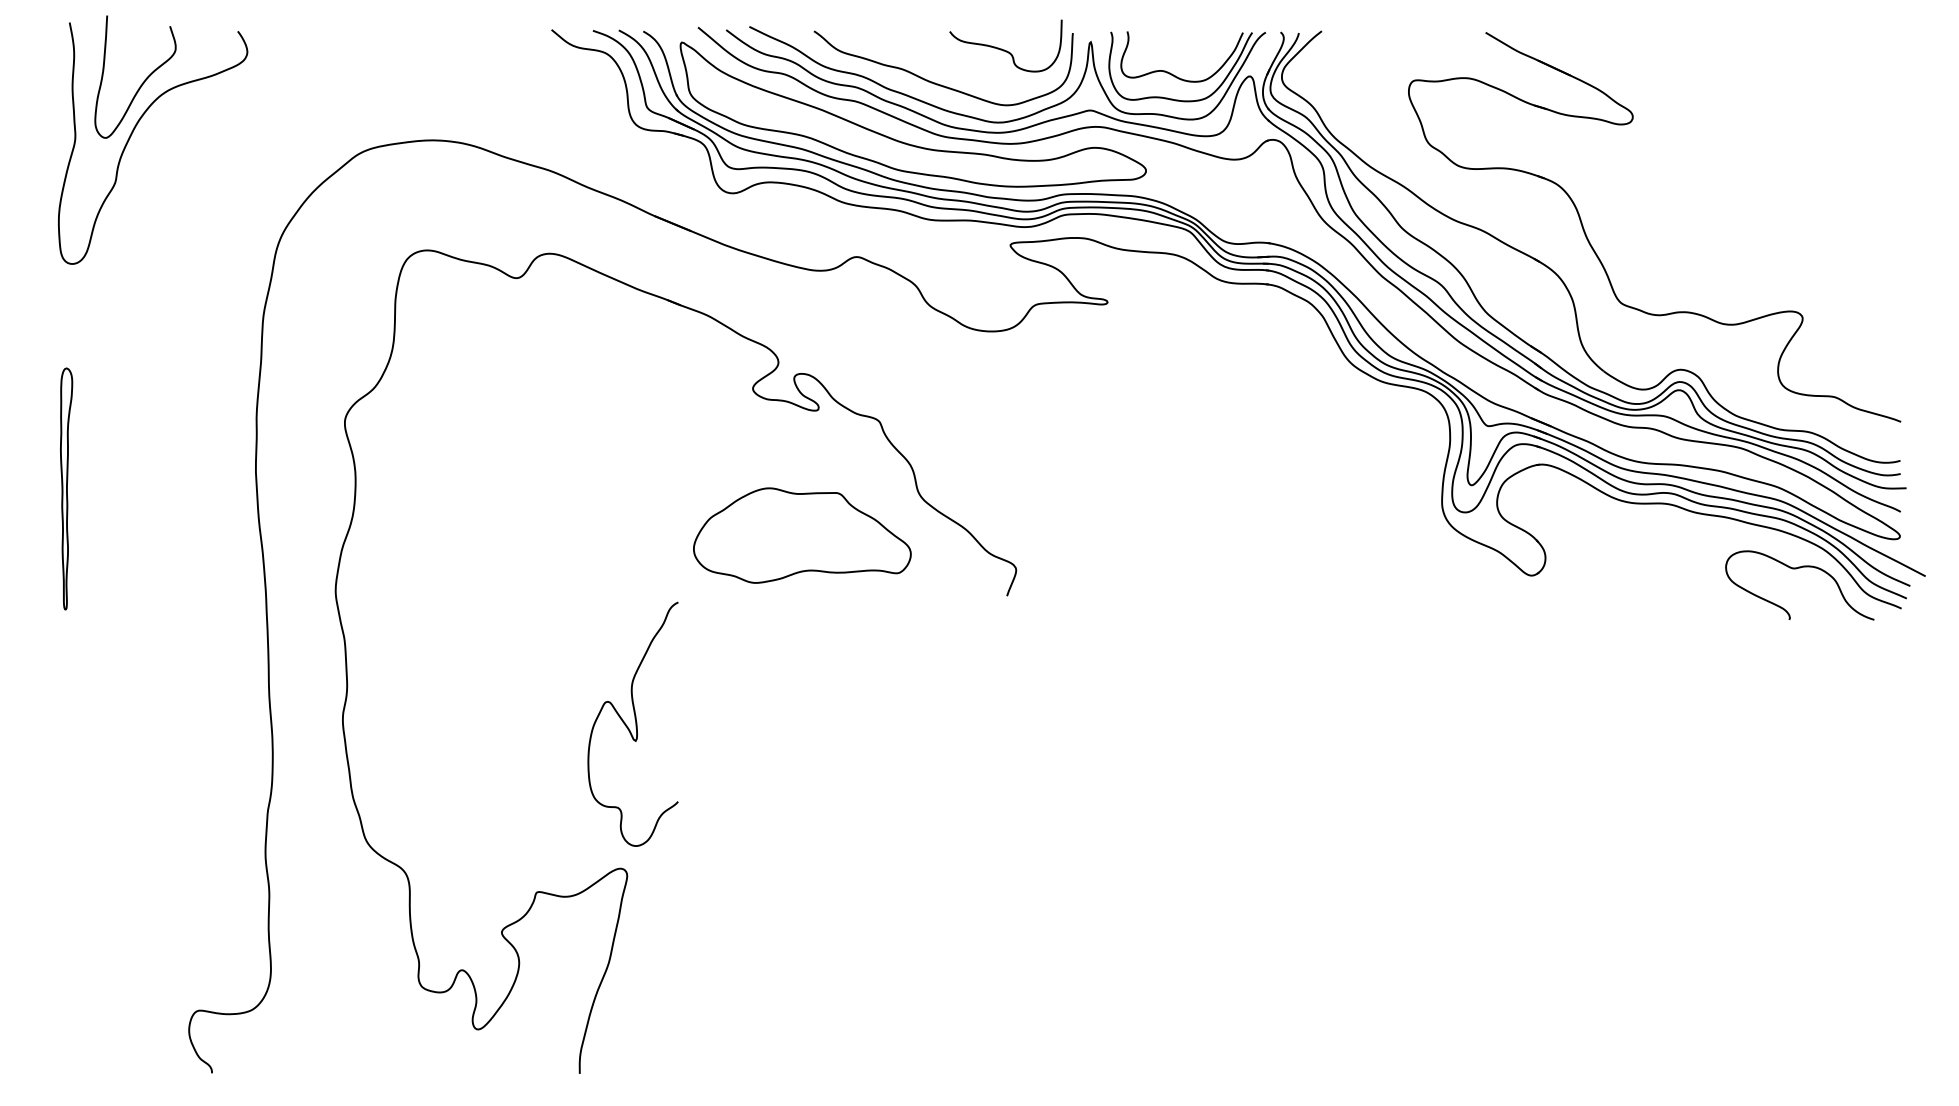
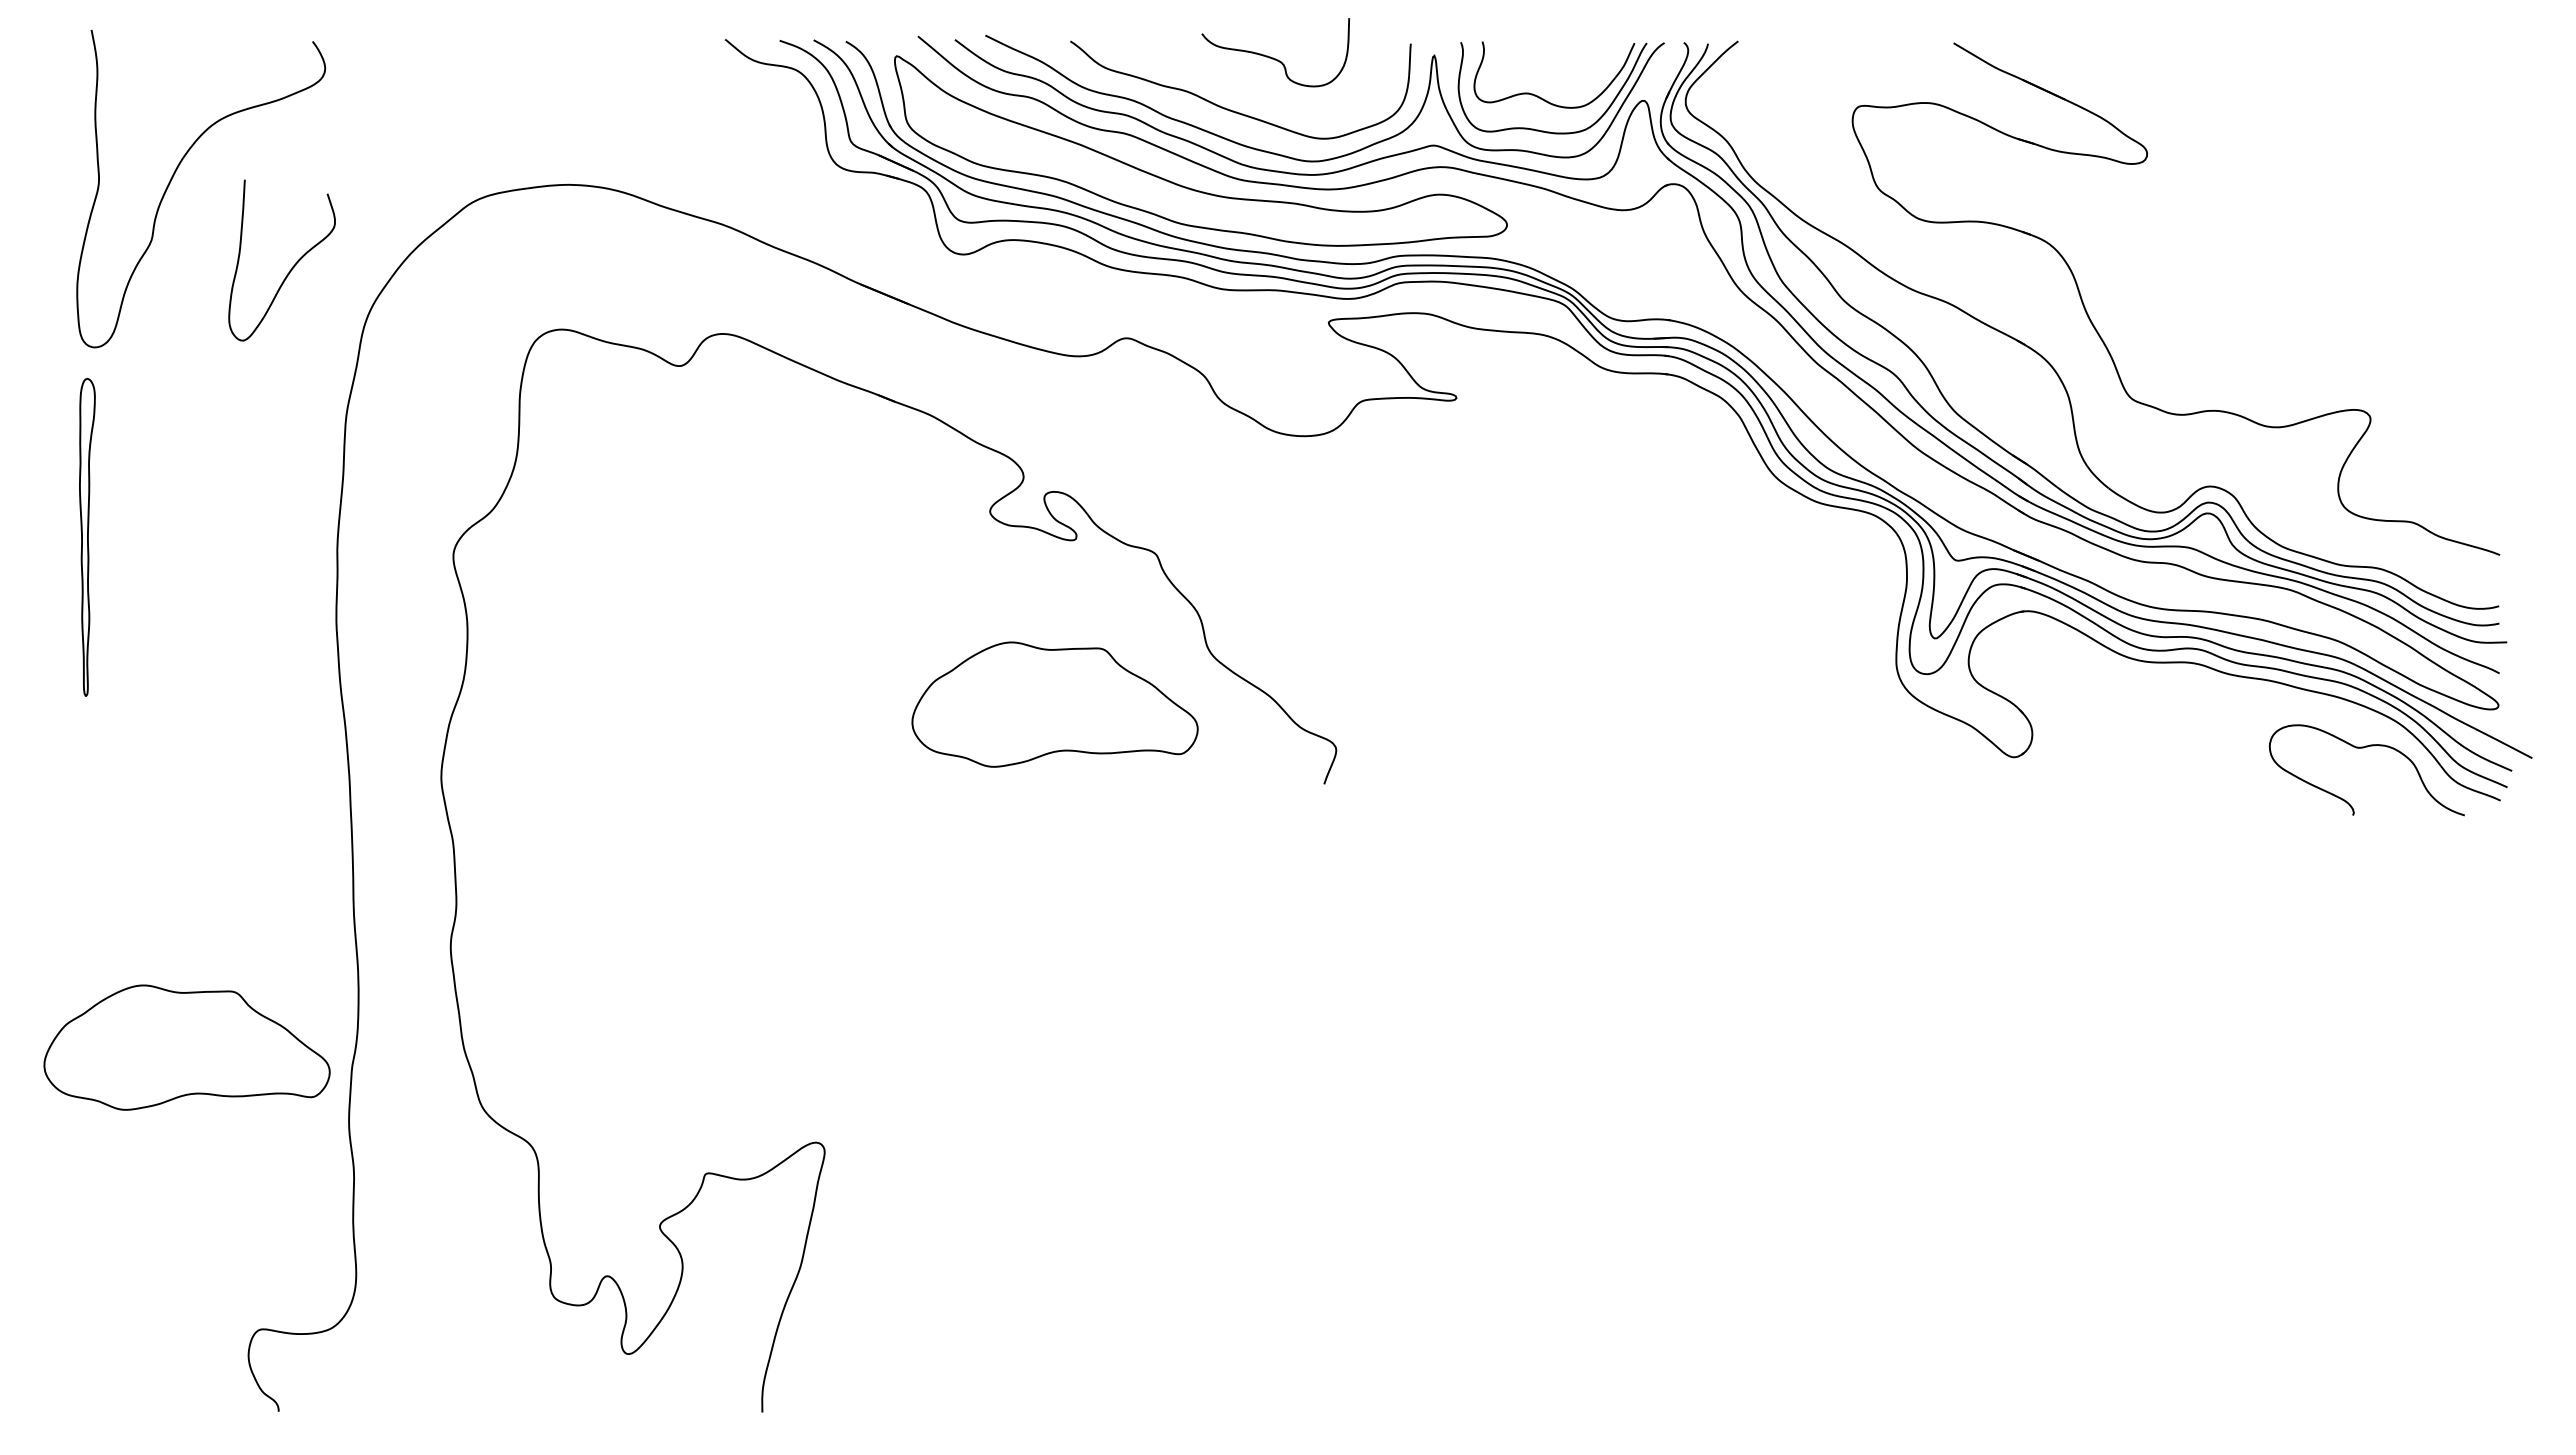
curve: (1004, 49) -> (1273, 57), moved
curve: (143, 81) -> (292, 266), moved
part: (66, 488) -> (87, 536), moved
curve: (635, 724) -> (835, 952), removed
part: (141, 796) -> (186, 1047), added

